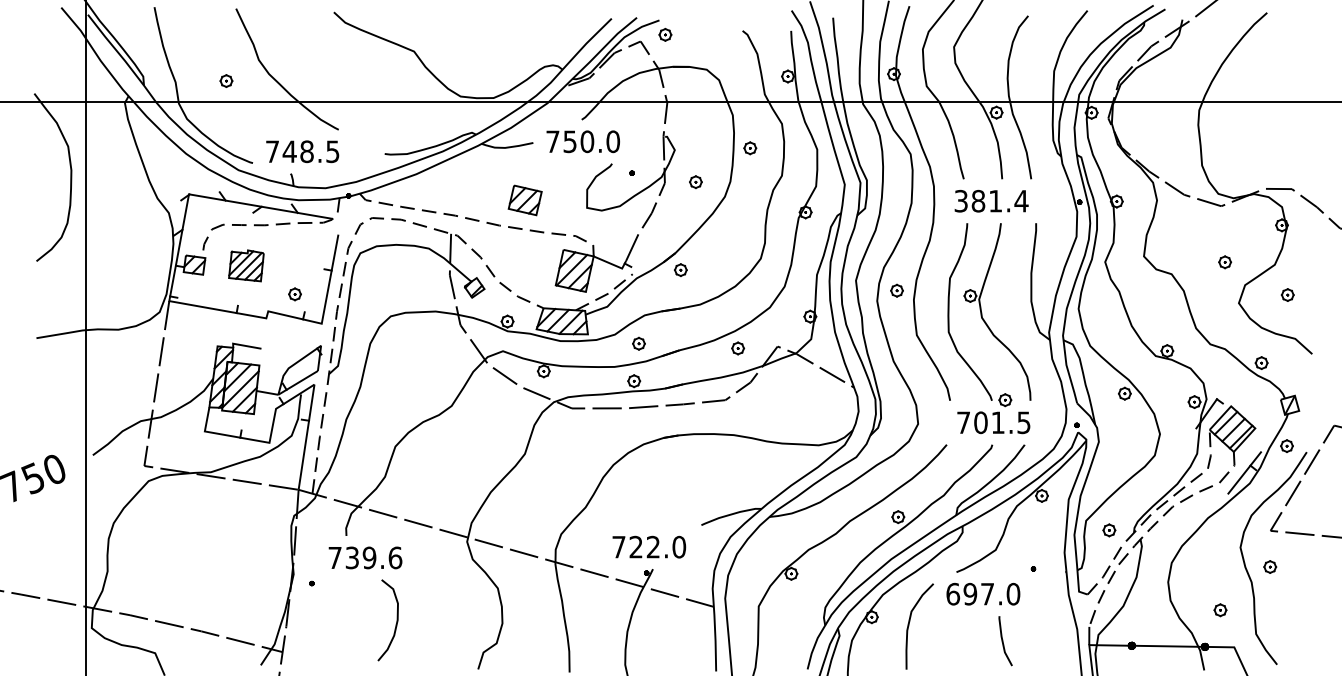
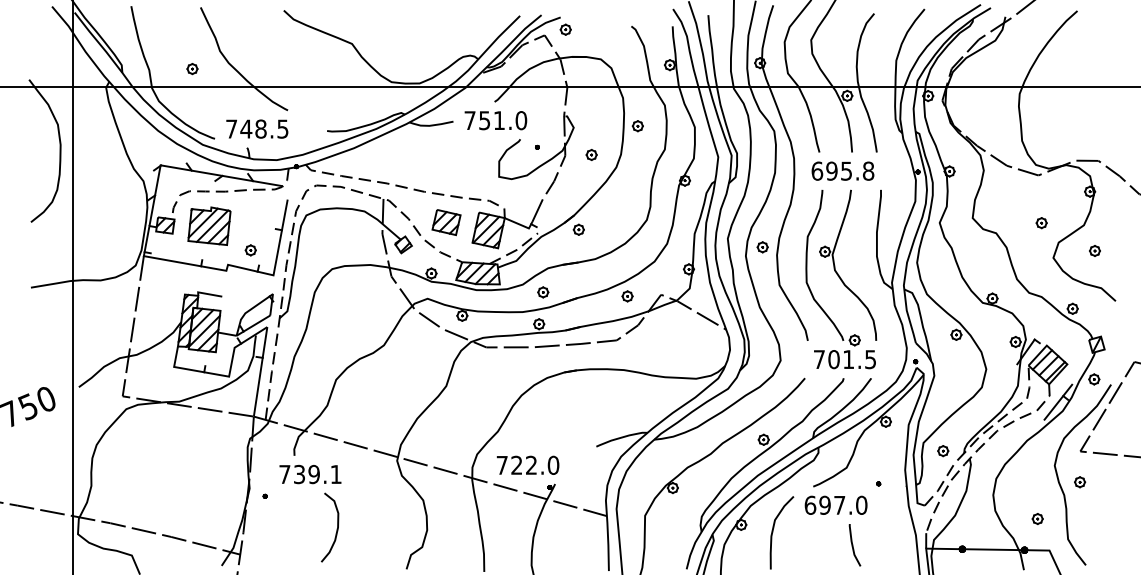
text: (587, 141) -> (499, 120), 750.0 -> 751.0
part: (525, 200) -> (446, 222), moved
text: (990, 200) -> (842, 170), 381.4 -> 695.8
part: (246, 265) -> (209, 225), size x1.43
text: (648, 546) -> (527, 464), moved
text: (395, 557) -> (336, 474), 739.6 -> 739.1

